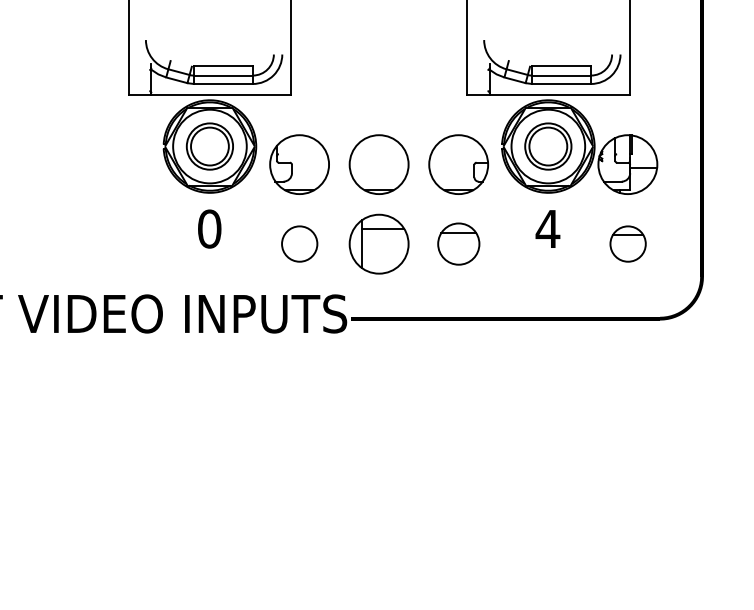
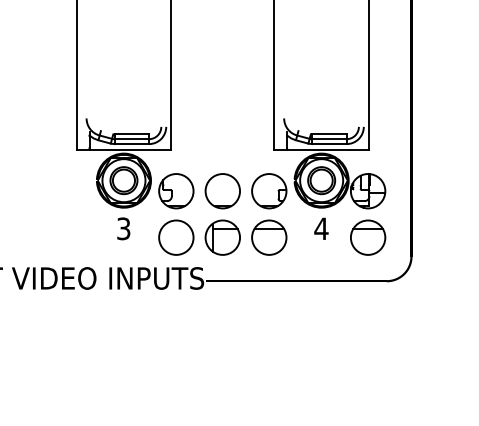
text: (209, 228) -> (123, 228), 0 -> 3
circle: (299, 243) -> (176, 237), size x1.67
part: (459, 243) -> (269, 237), size x1.43
part: (628, 243) -> (368, 237), size x1.67

